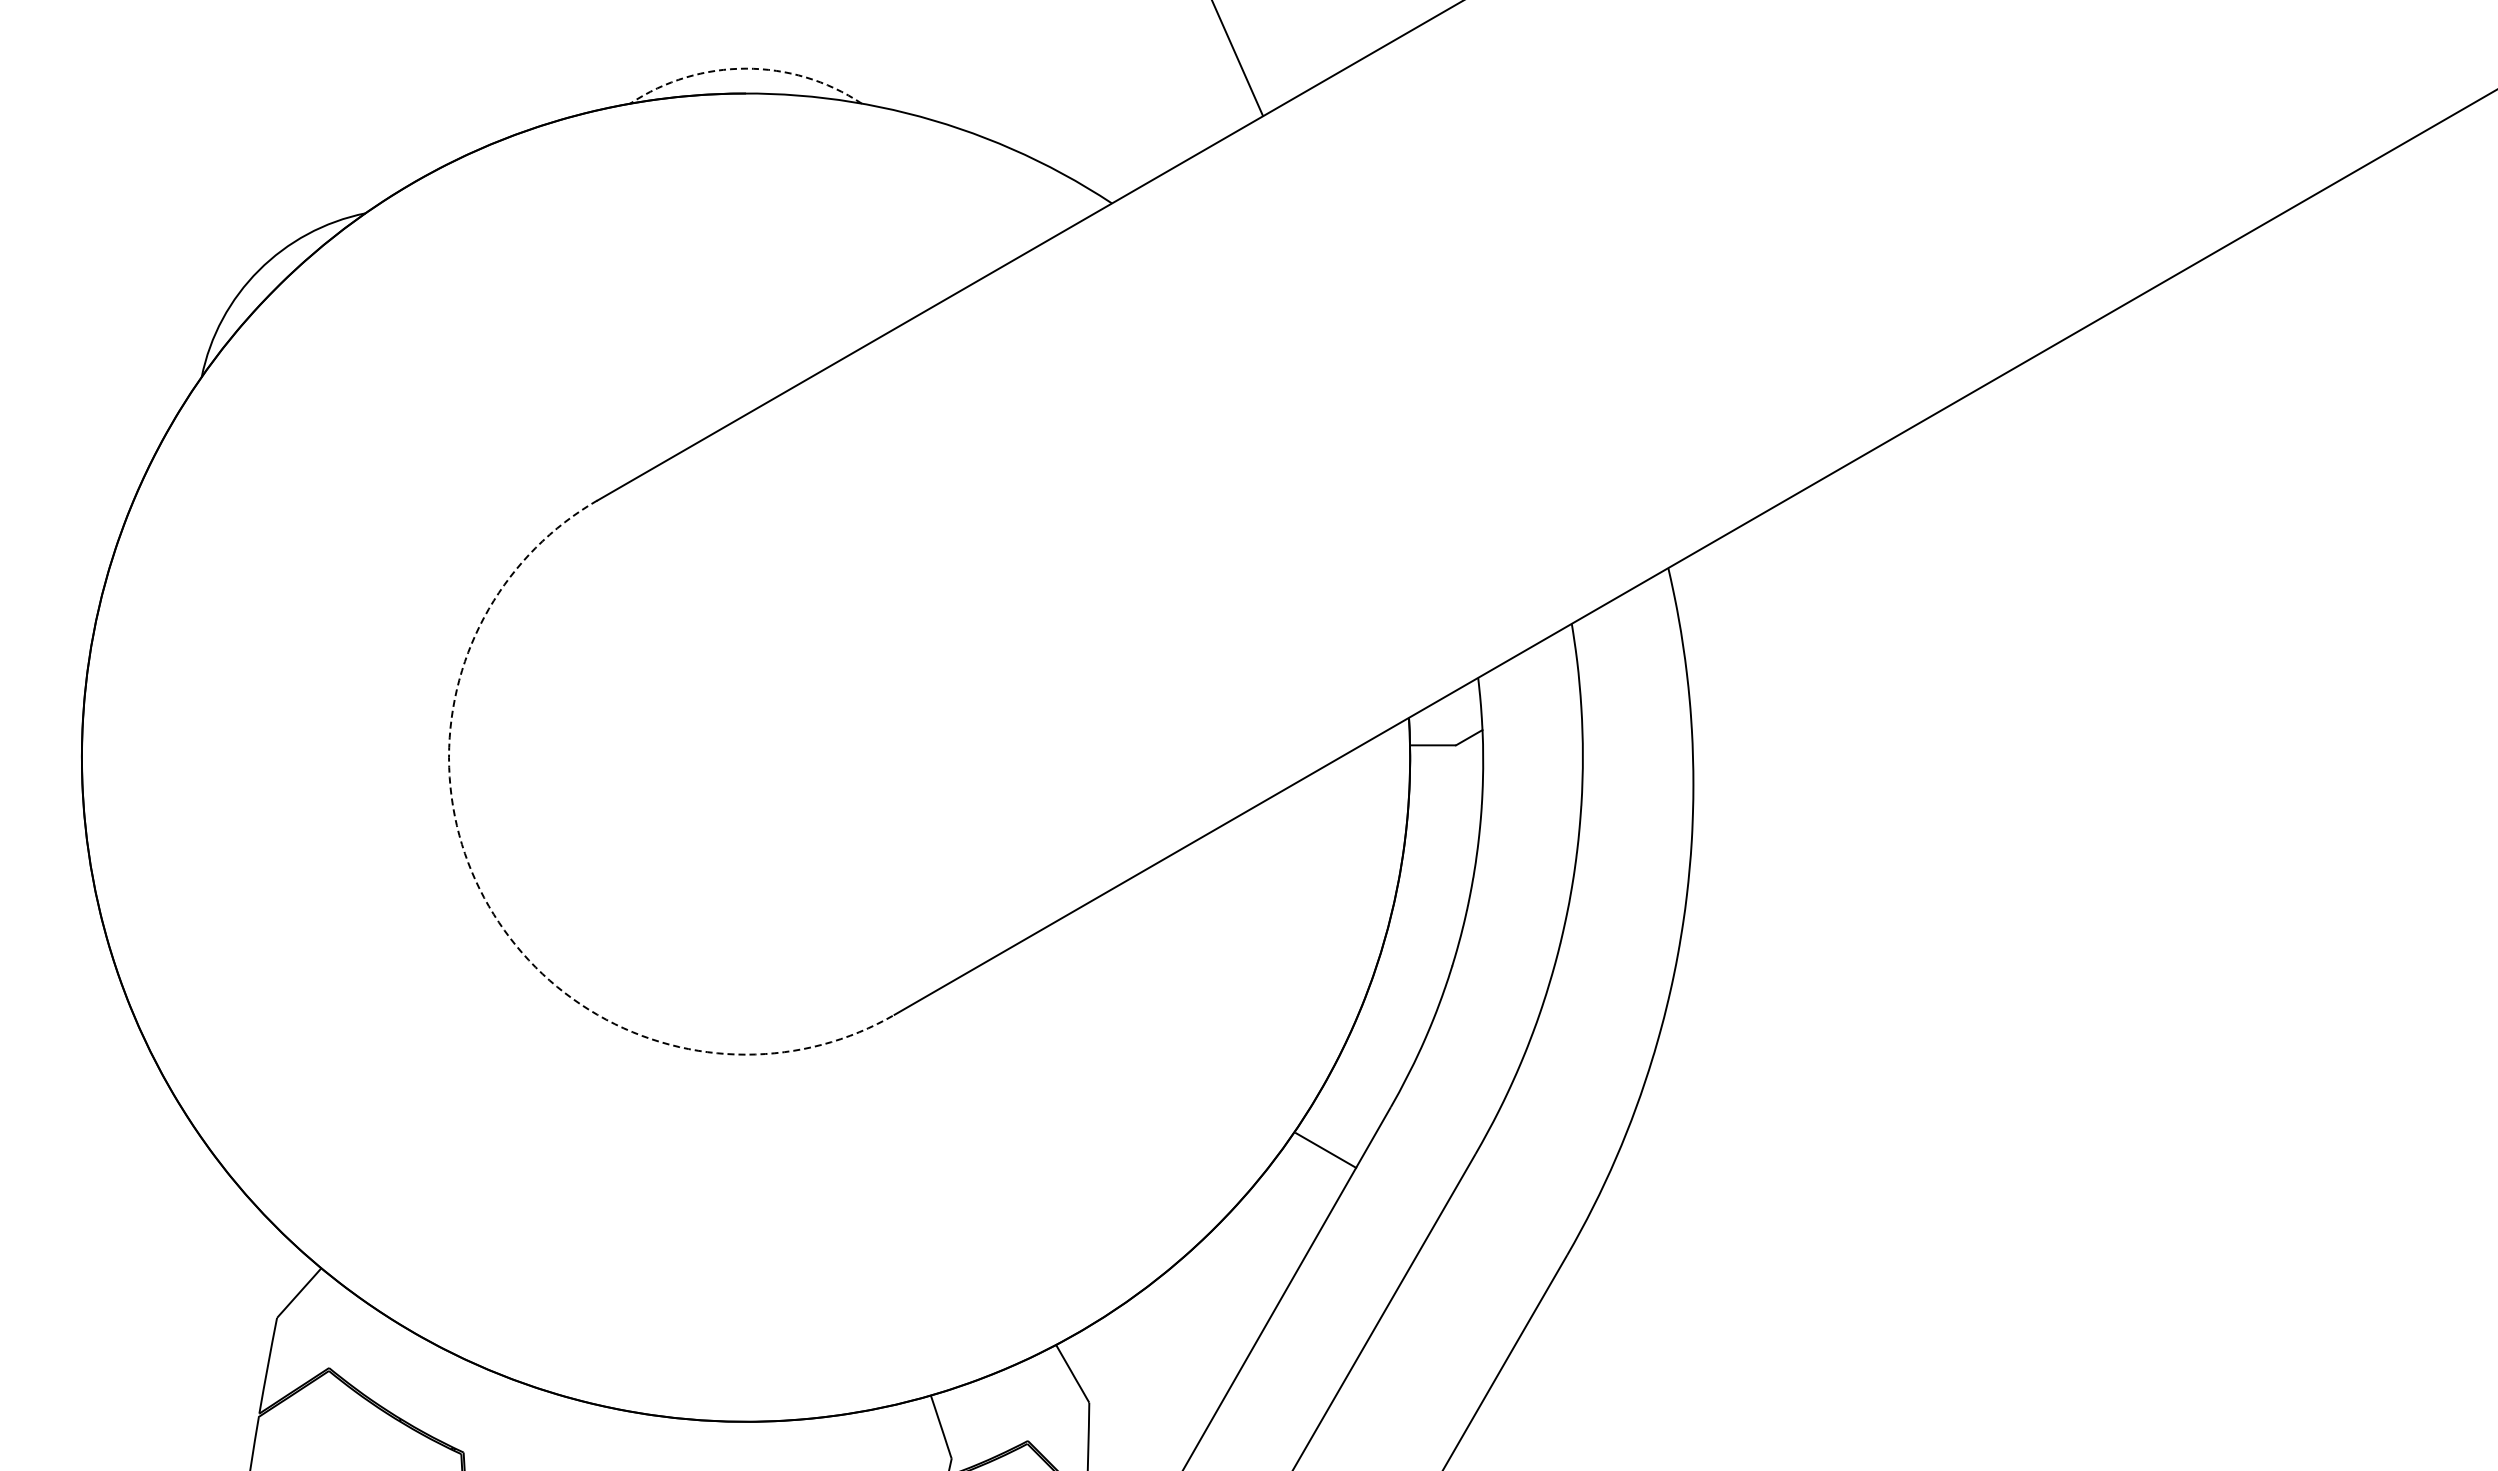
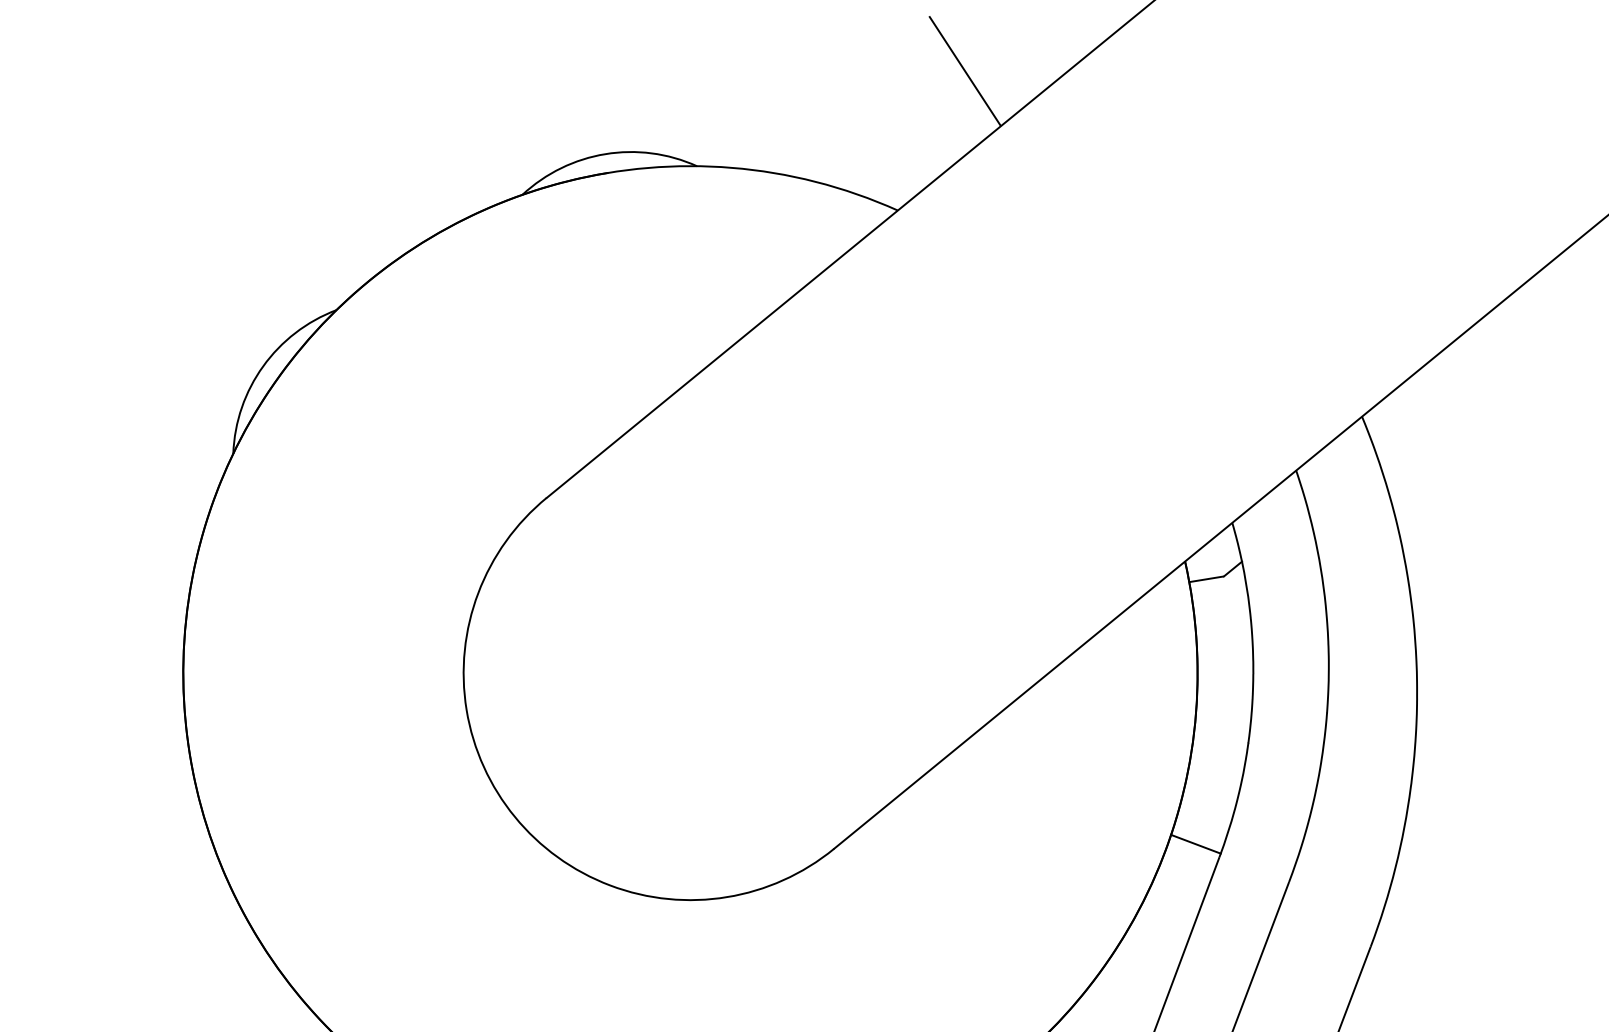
arc: (746, 68) -> (605, 153), dashed -> solid
arc: (488, 906) -> (514, 817), dashed -> solid
line: (1326, 1150) -> (1196, 844), moved

